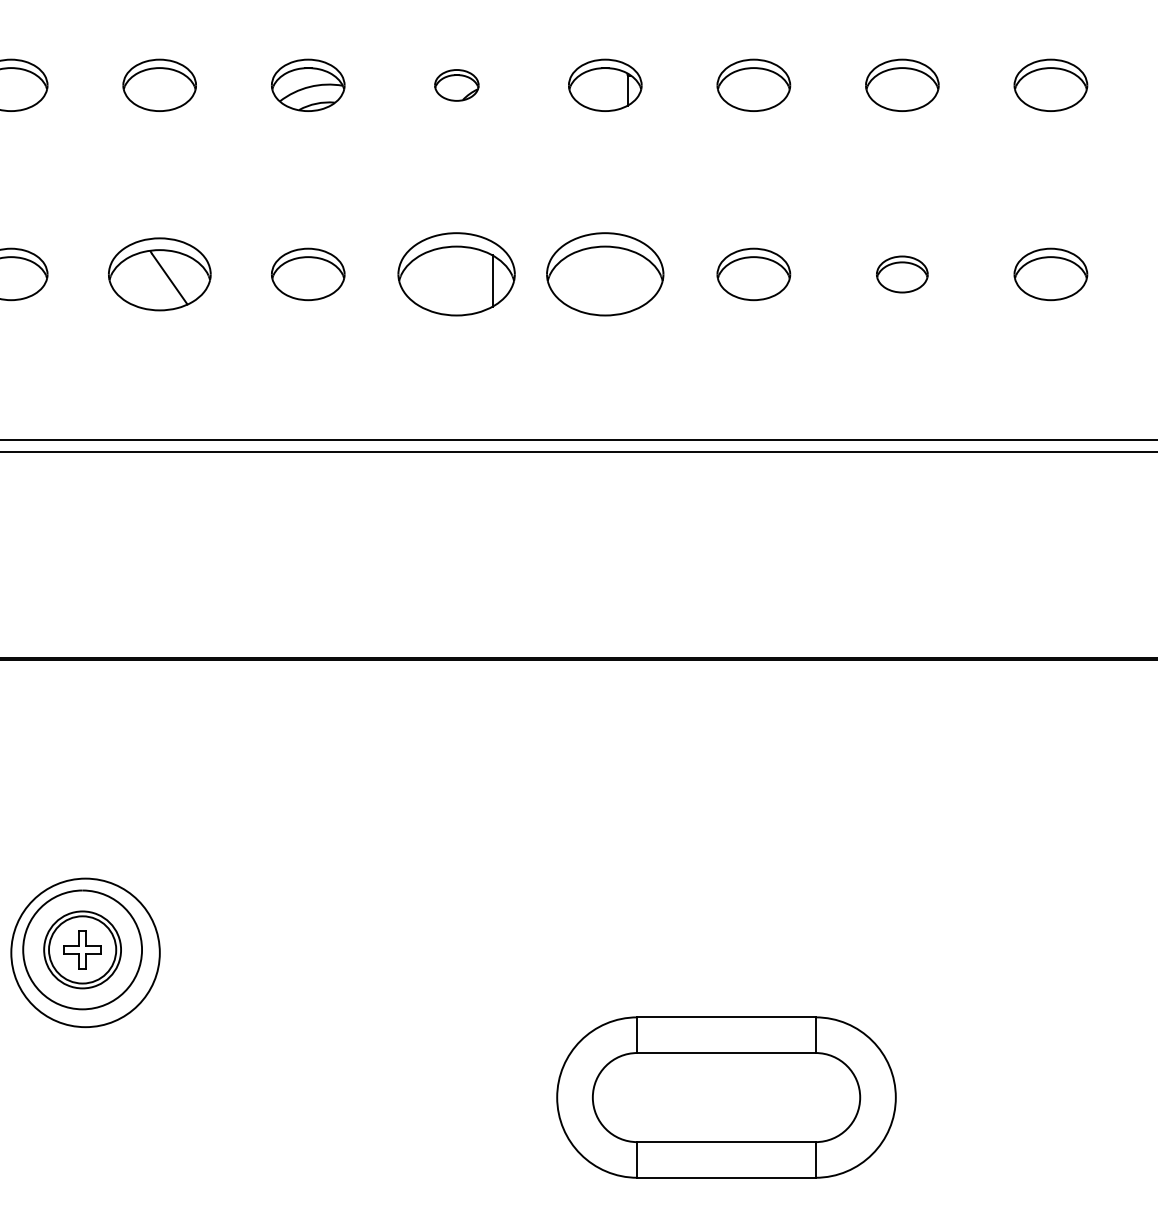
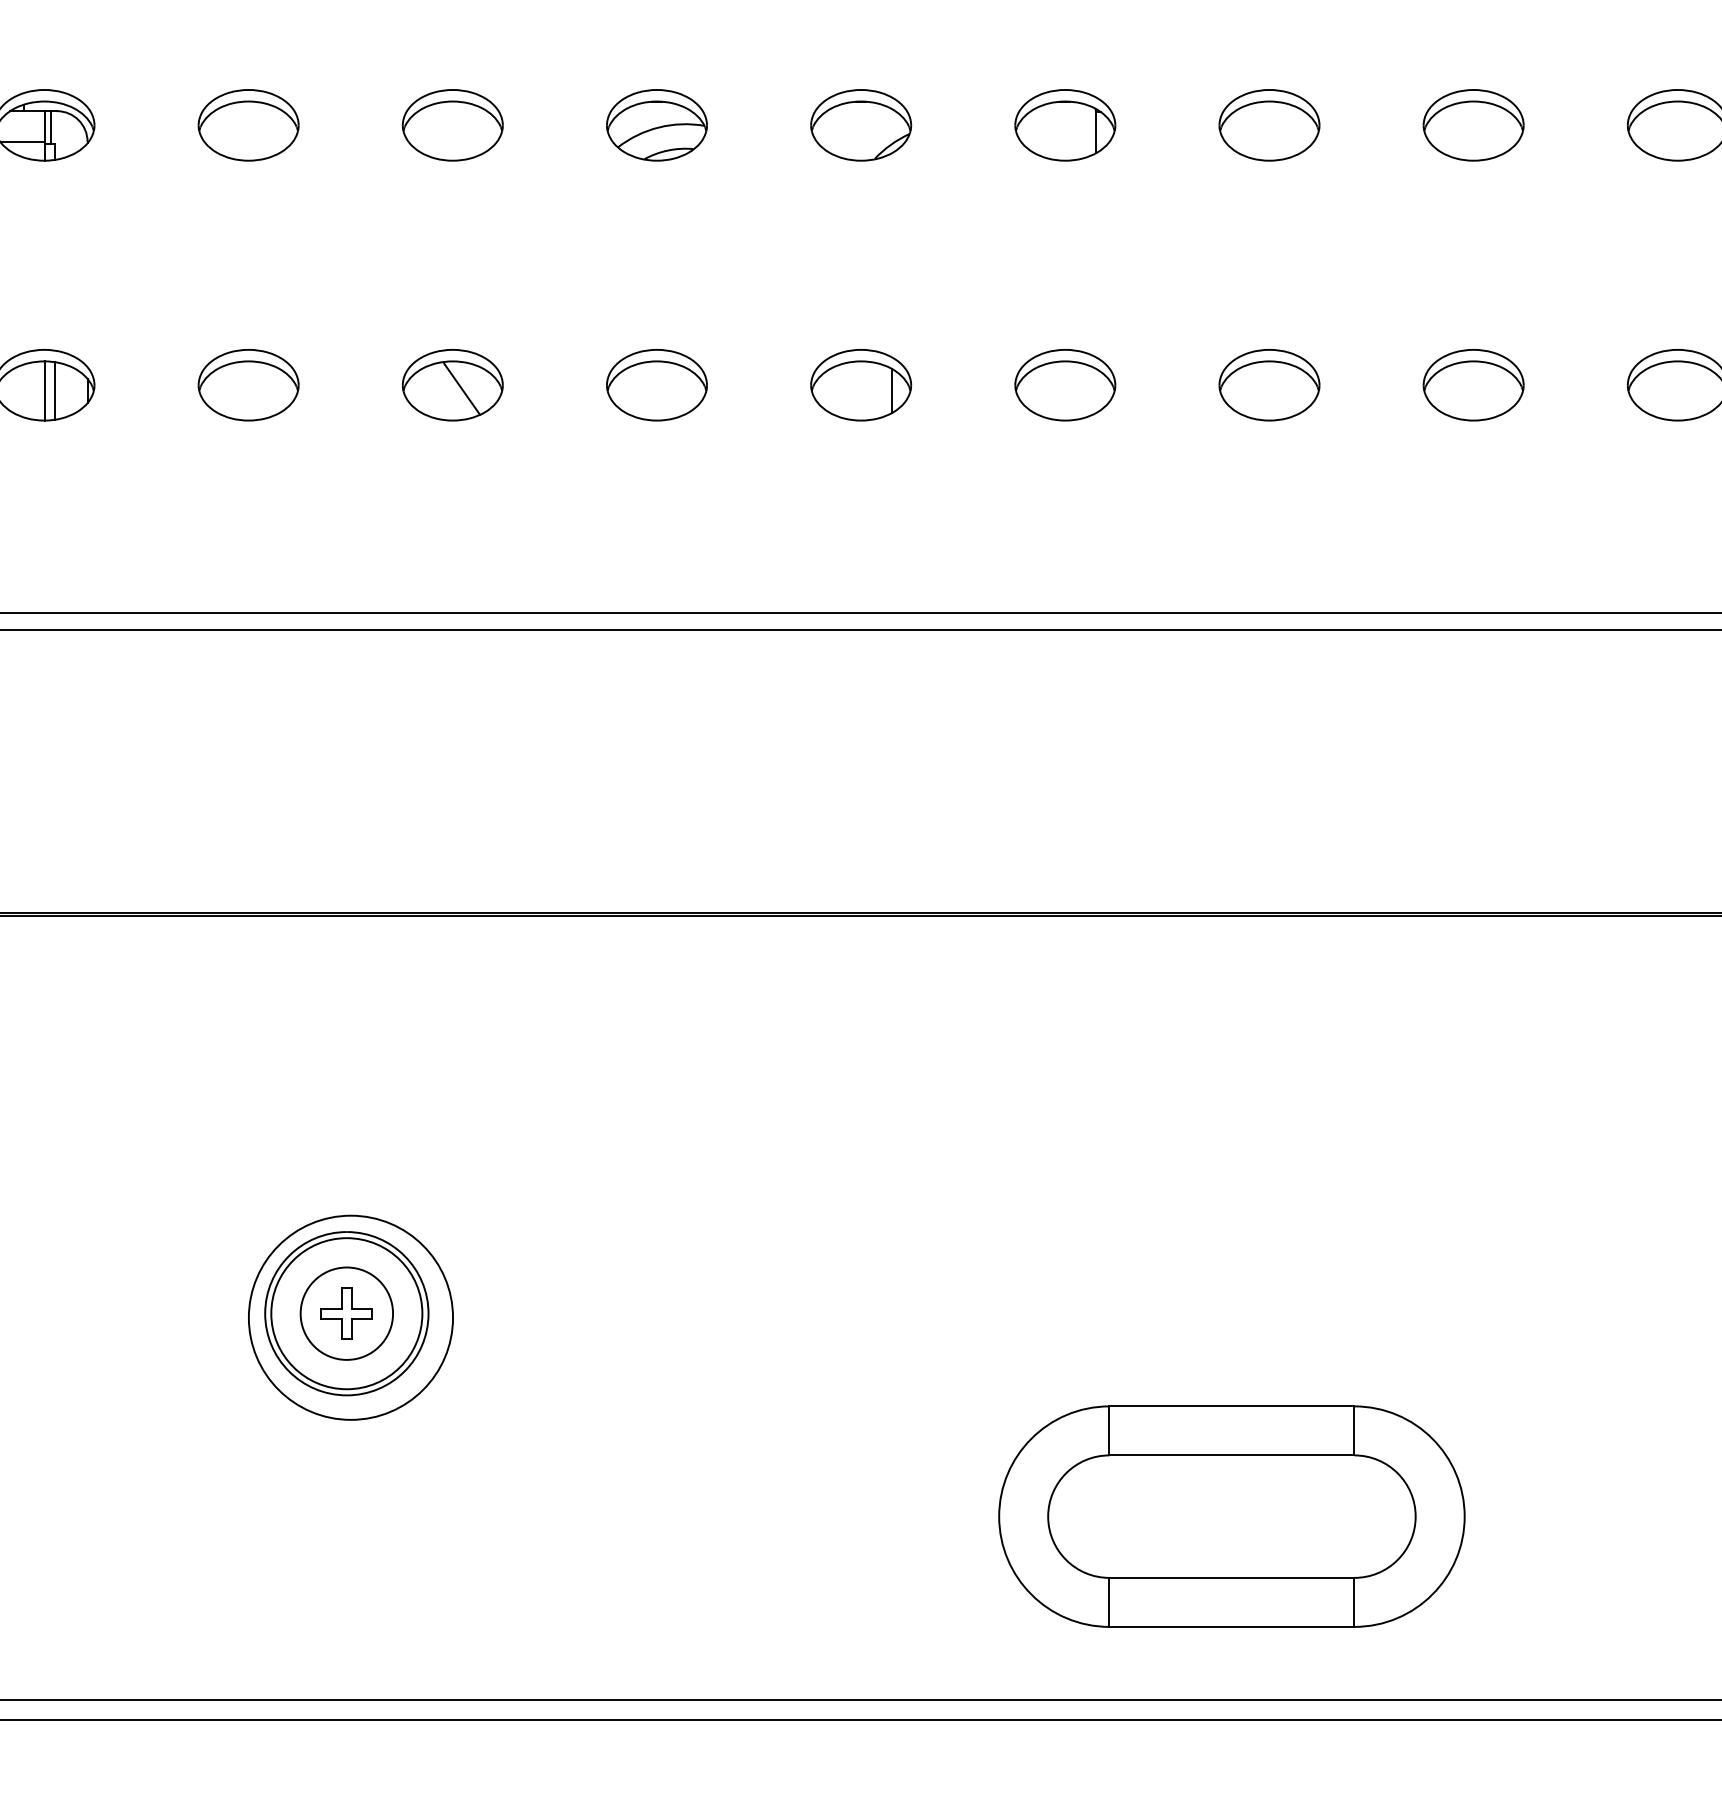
part: (457, 85) -> (861, 125), size x1.67
part: (159, 274) -> (452, 385), size x0.71
part: (457, 274) -> (861, 385), size x0.62
part: (605, 274) -> (1065, 385), size x0.62
part: (902, 274) -> (1473, 385), size x1.43
circle: (82, 949) -> (346, 1313), size x1.43

